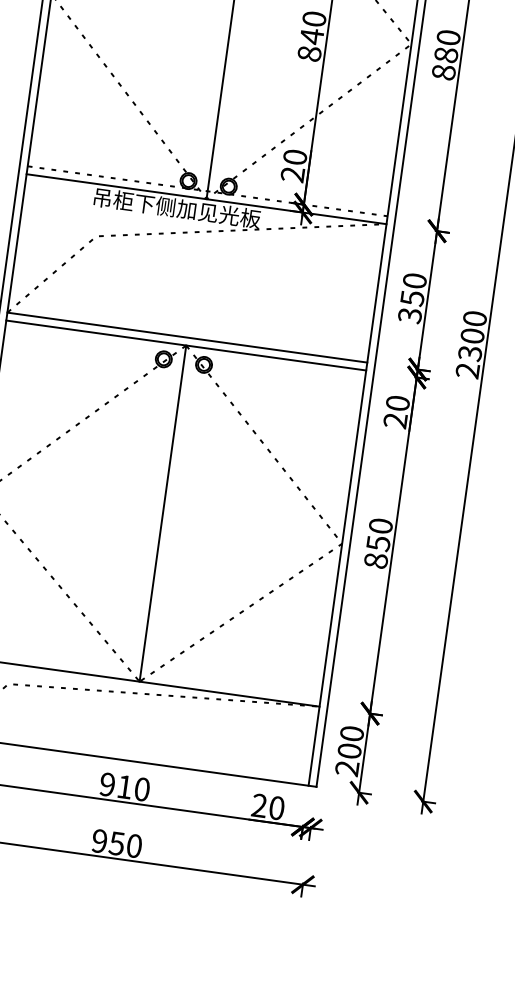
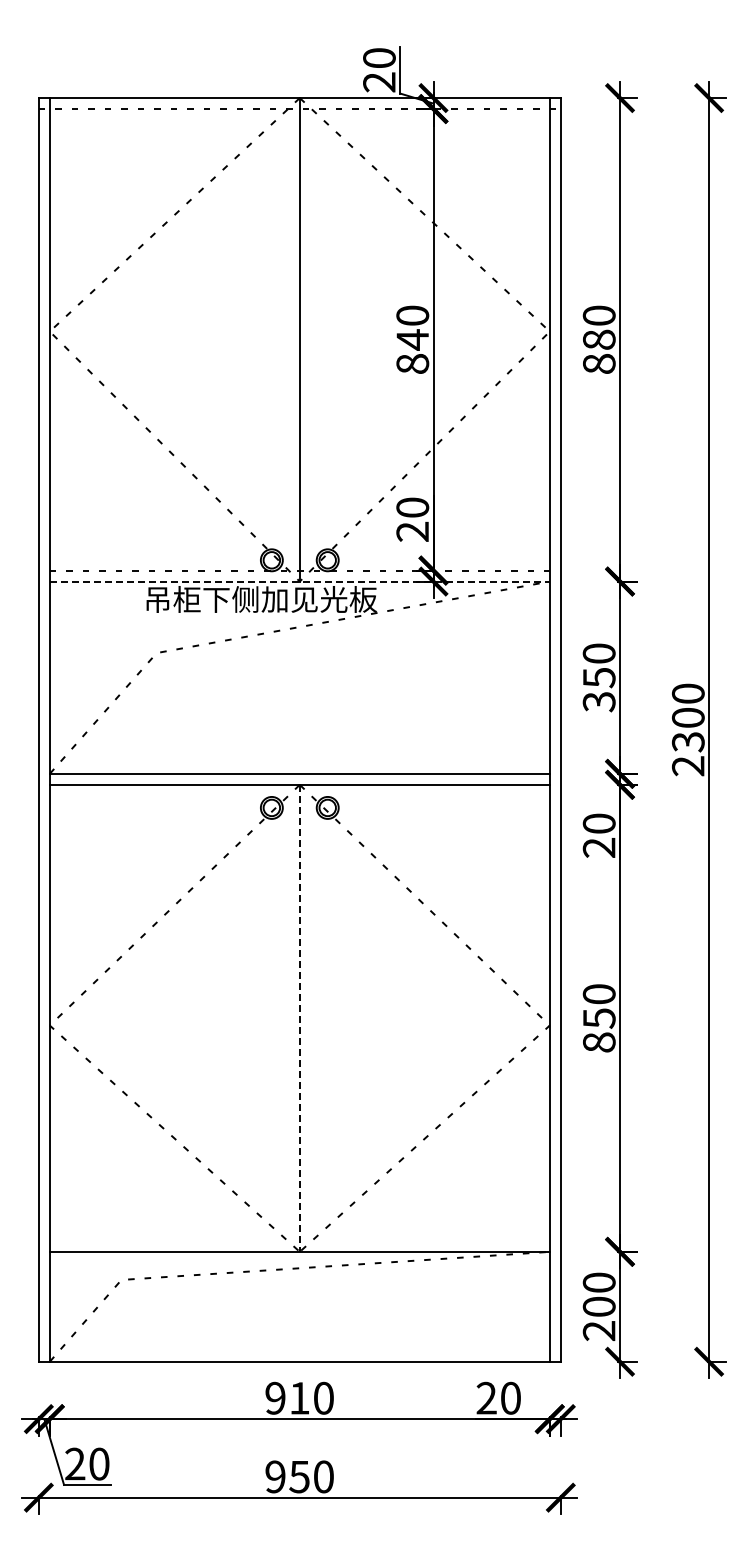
line: (206, 199) -> (299, 581), solid -> dashed
line: (162, 513) -> (299, 1018), solid -> dashed

